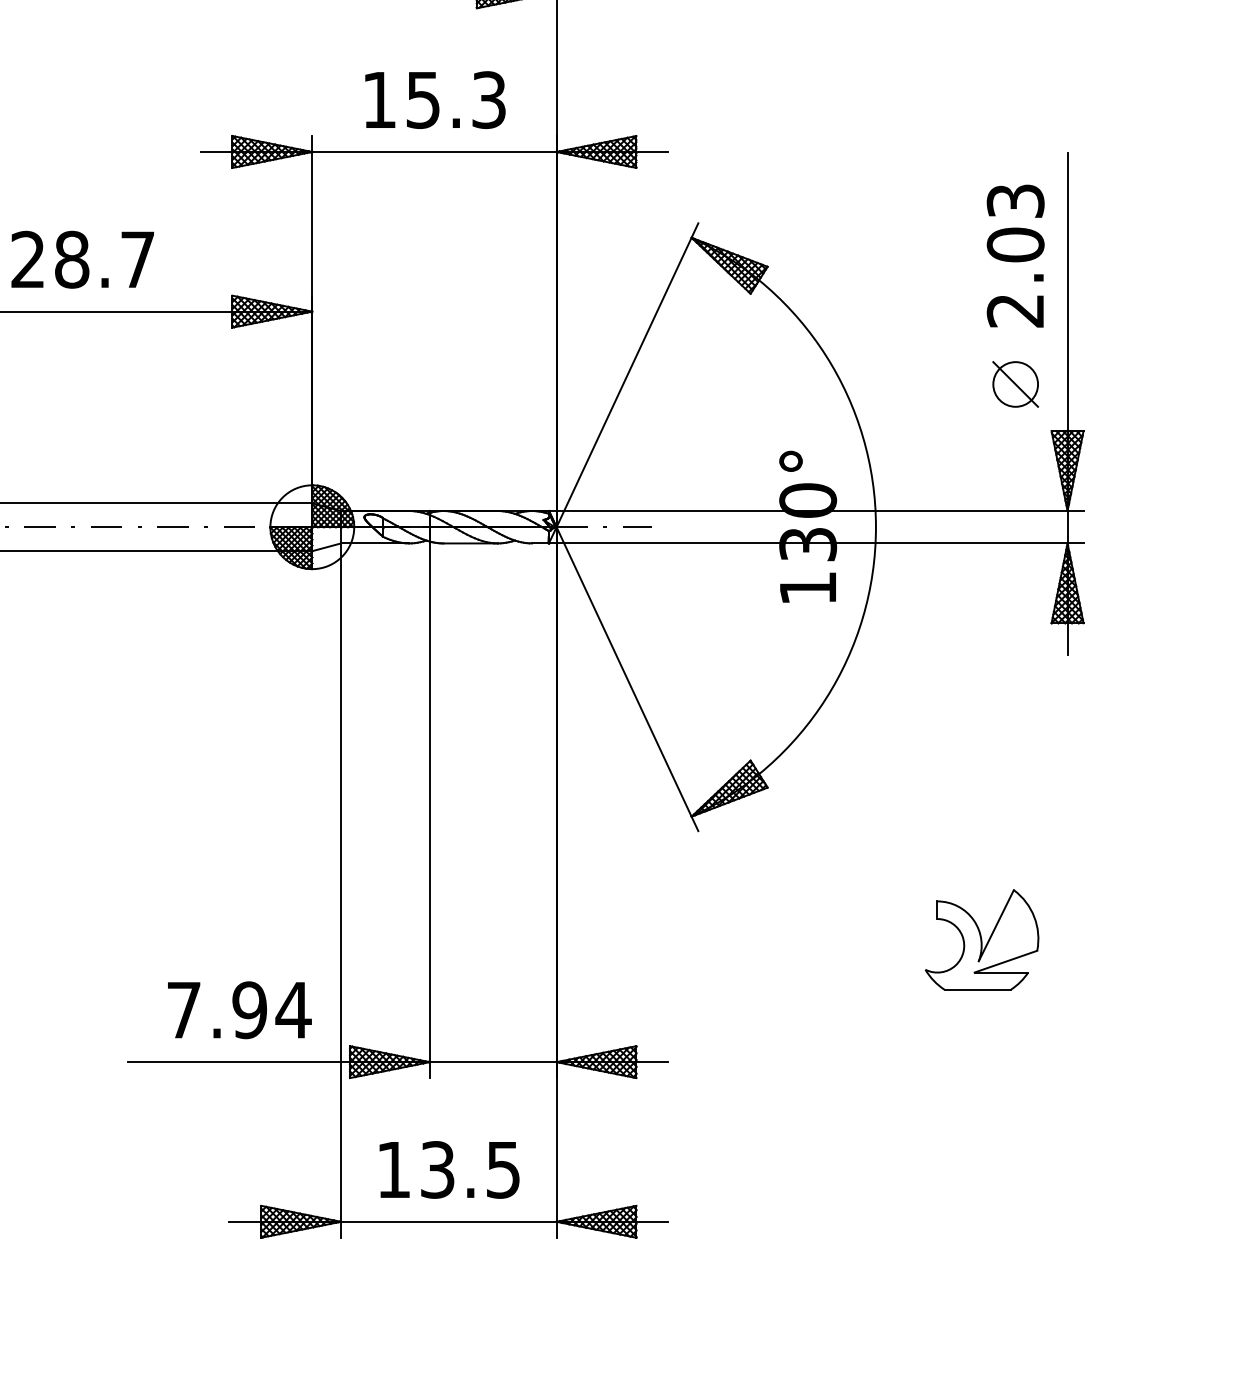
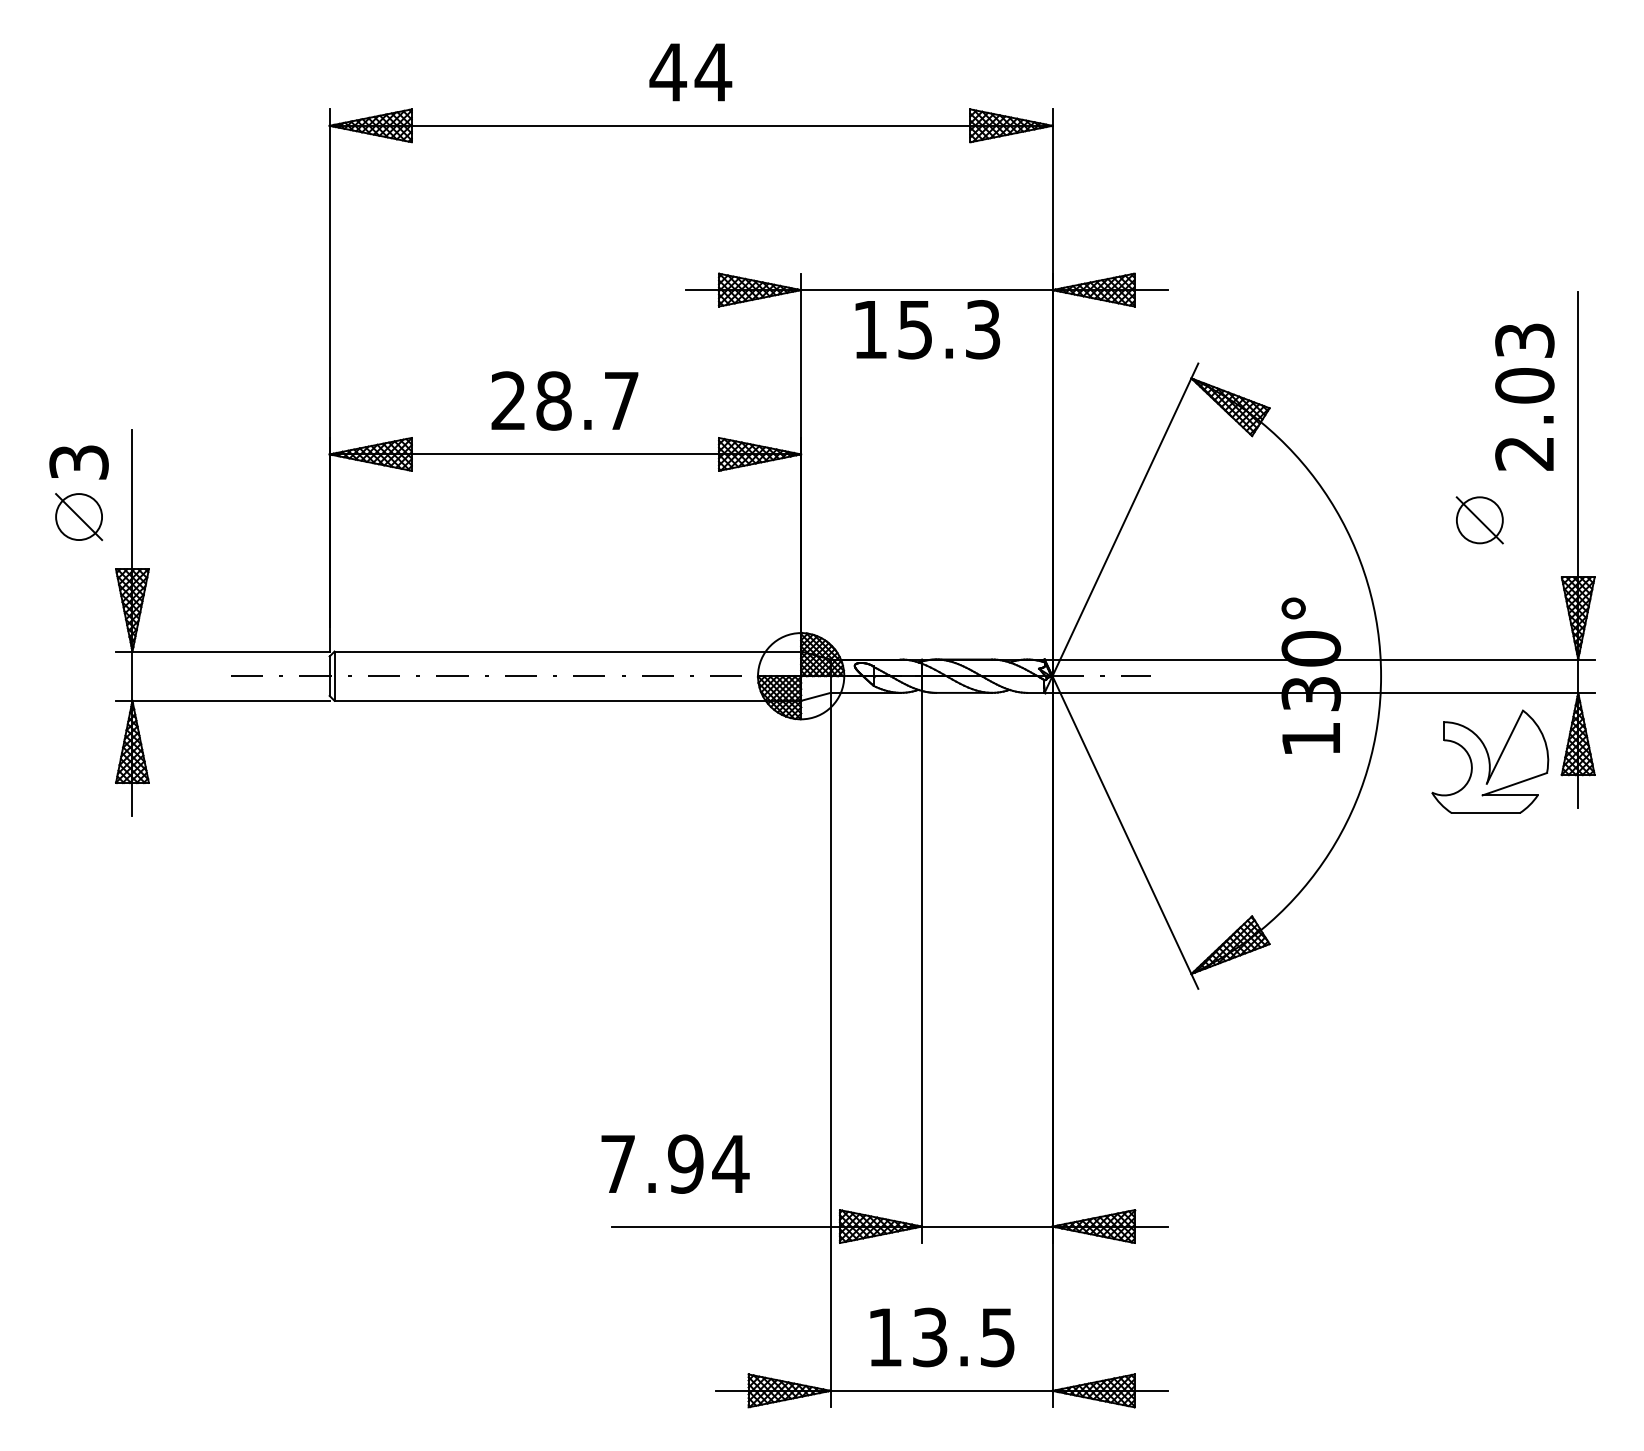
text: (435, 99) -> (927, 329), moved
part: (1015, 384) -> (1479, 520), moved
part: (982, 939) -> (1490, 761), moved
text: (239, 1009) -> (675, 1163), moved

